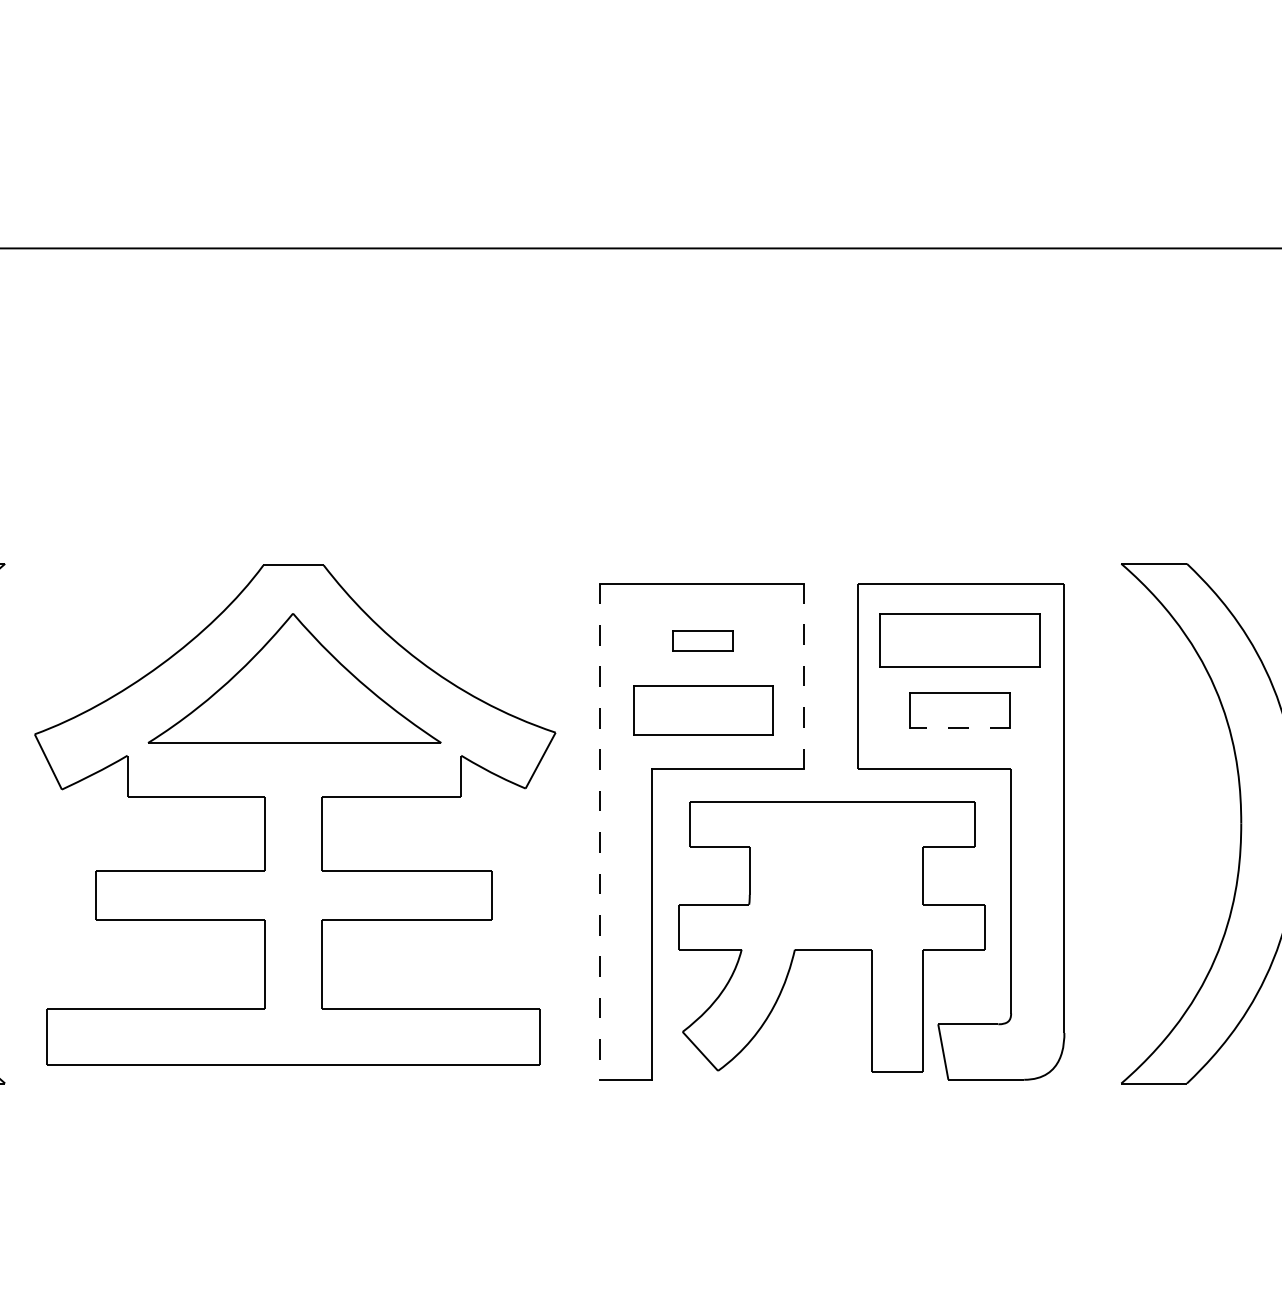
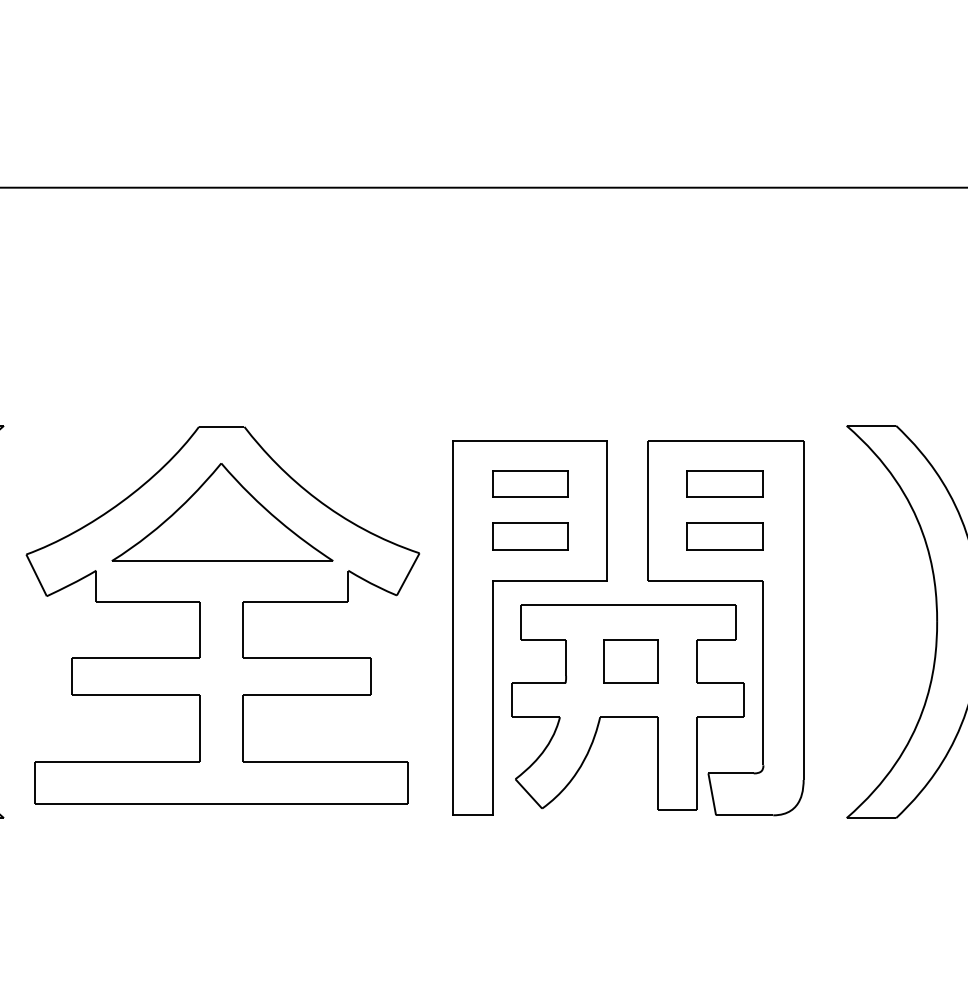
part: (702, 640) -> (530, 483), size x1.67
part: (959, 640) -> (724, 483), size x0.62
line: (804, 675) -> (607, 510), dashed -> solid
part: (702, 710) -> (530, 536), size x0.71
line: (960, 727) -> (725, 549), dashed -> solid
line: (599, 832) -> (452, 628), dashed -> solid
part: (835, 876) -> (630, 661), added

